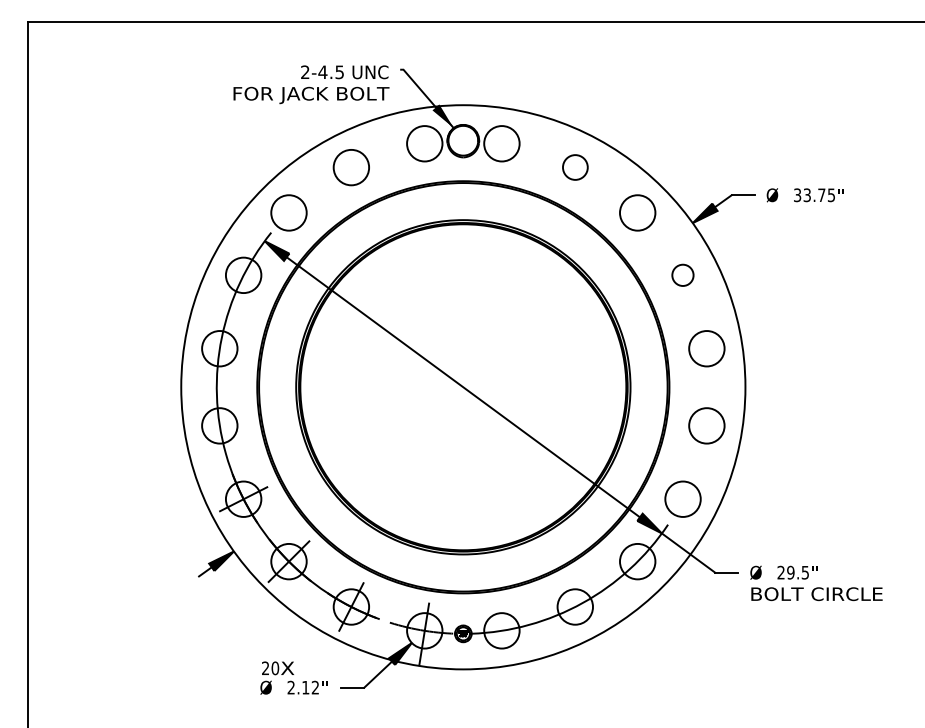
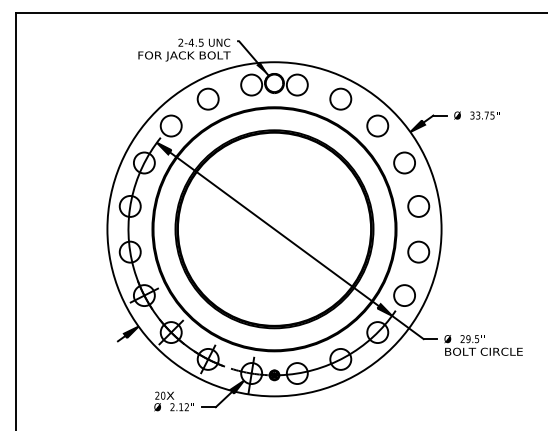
circle: (574, 166) -> (340, 98), size x1.43
circle: (682, 274) -> (404, 162), size x1.67

